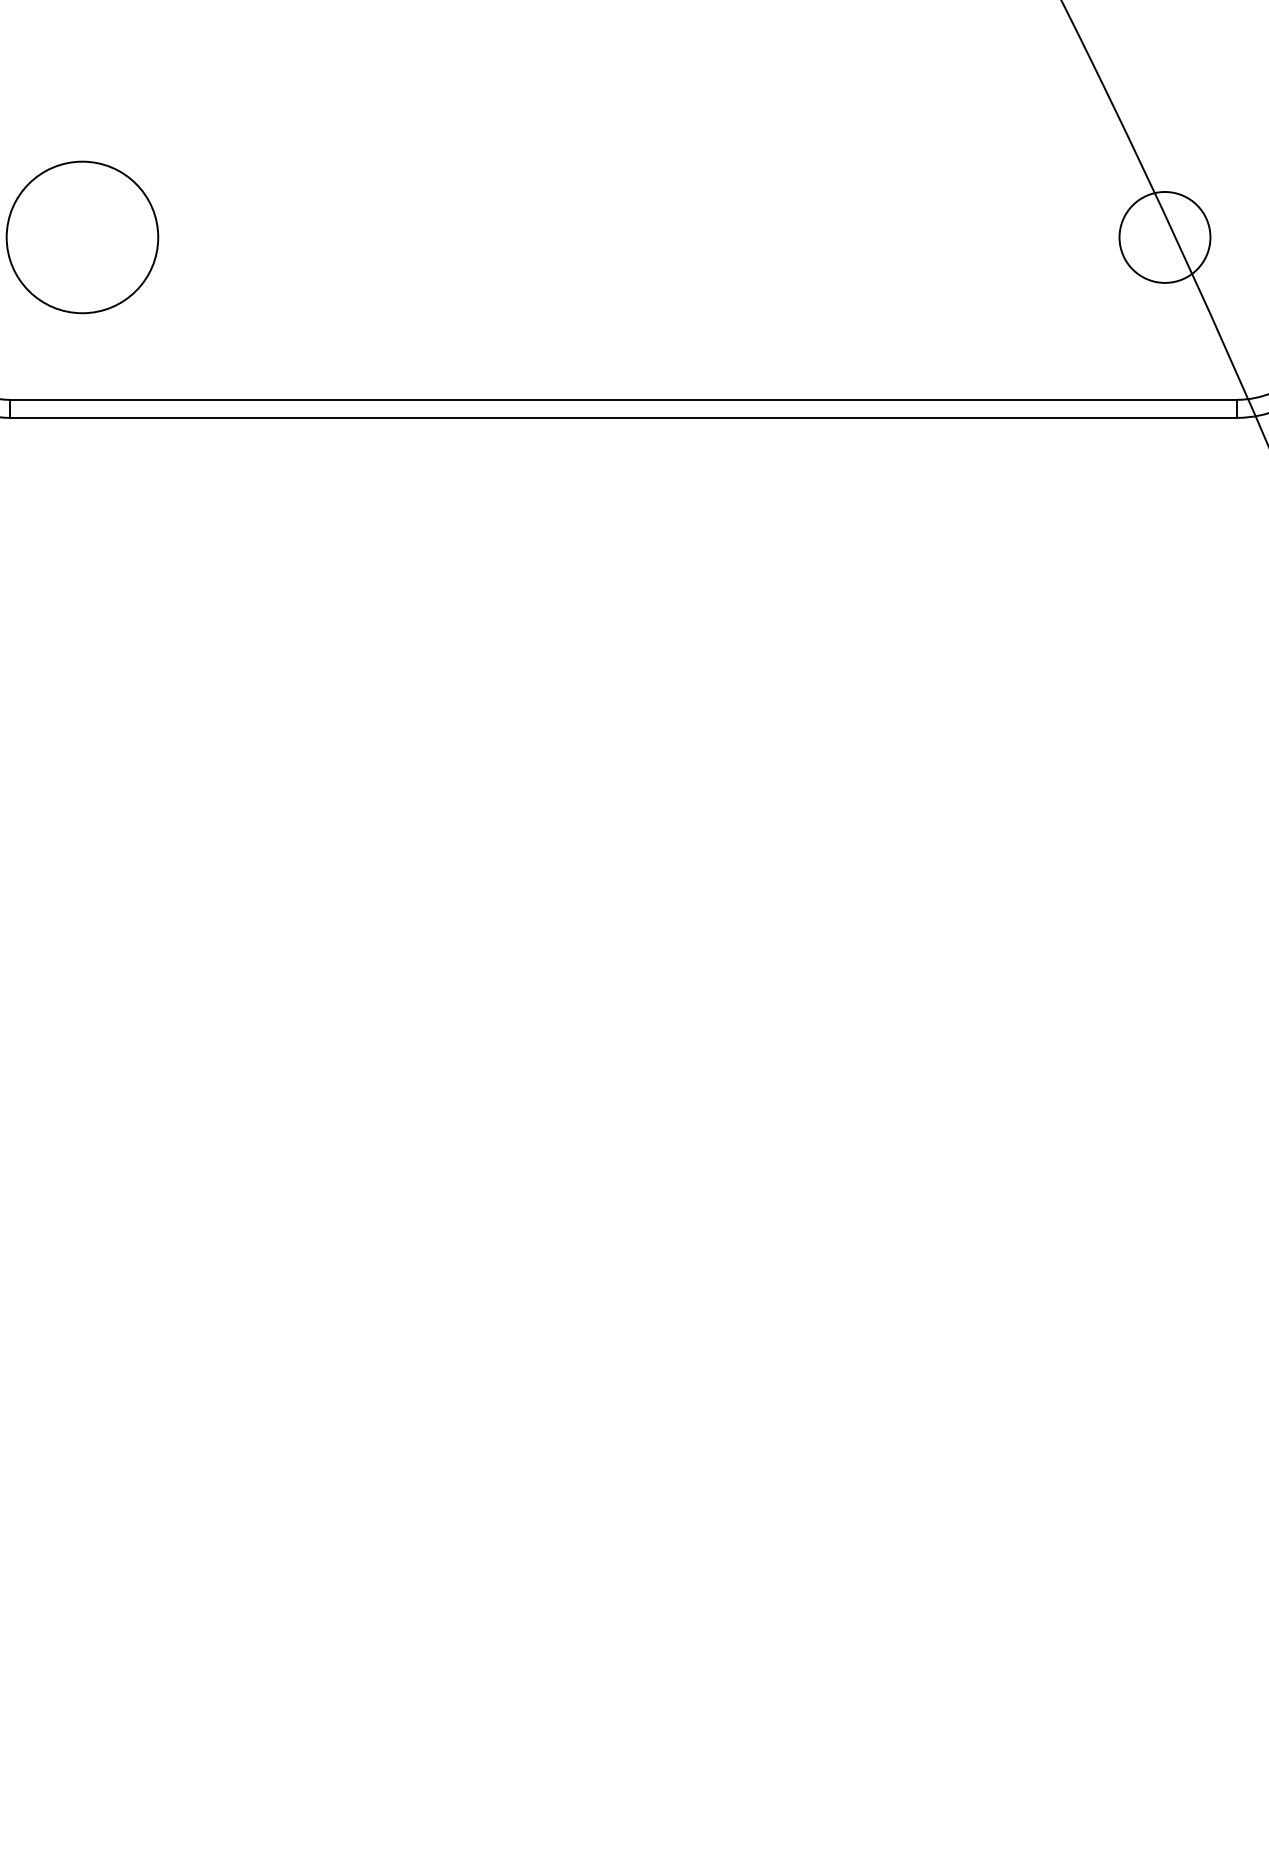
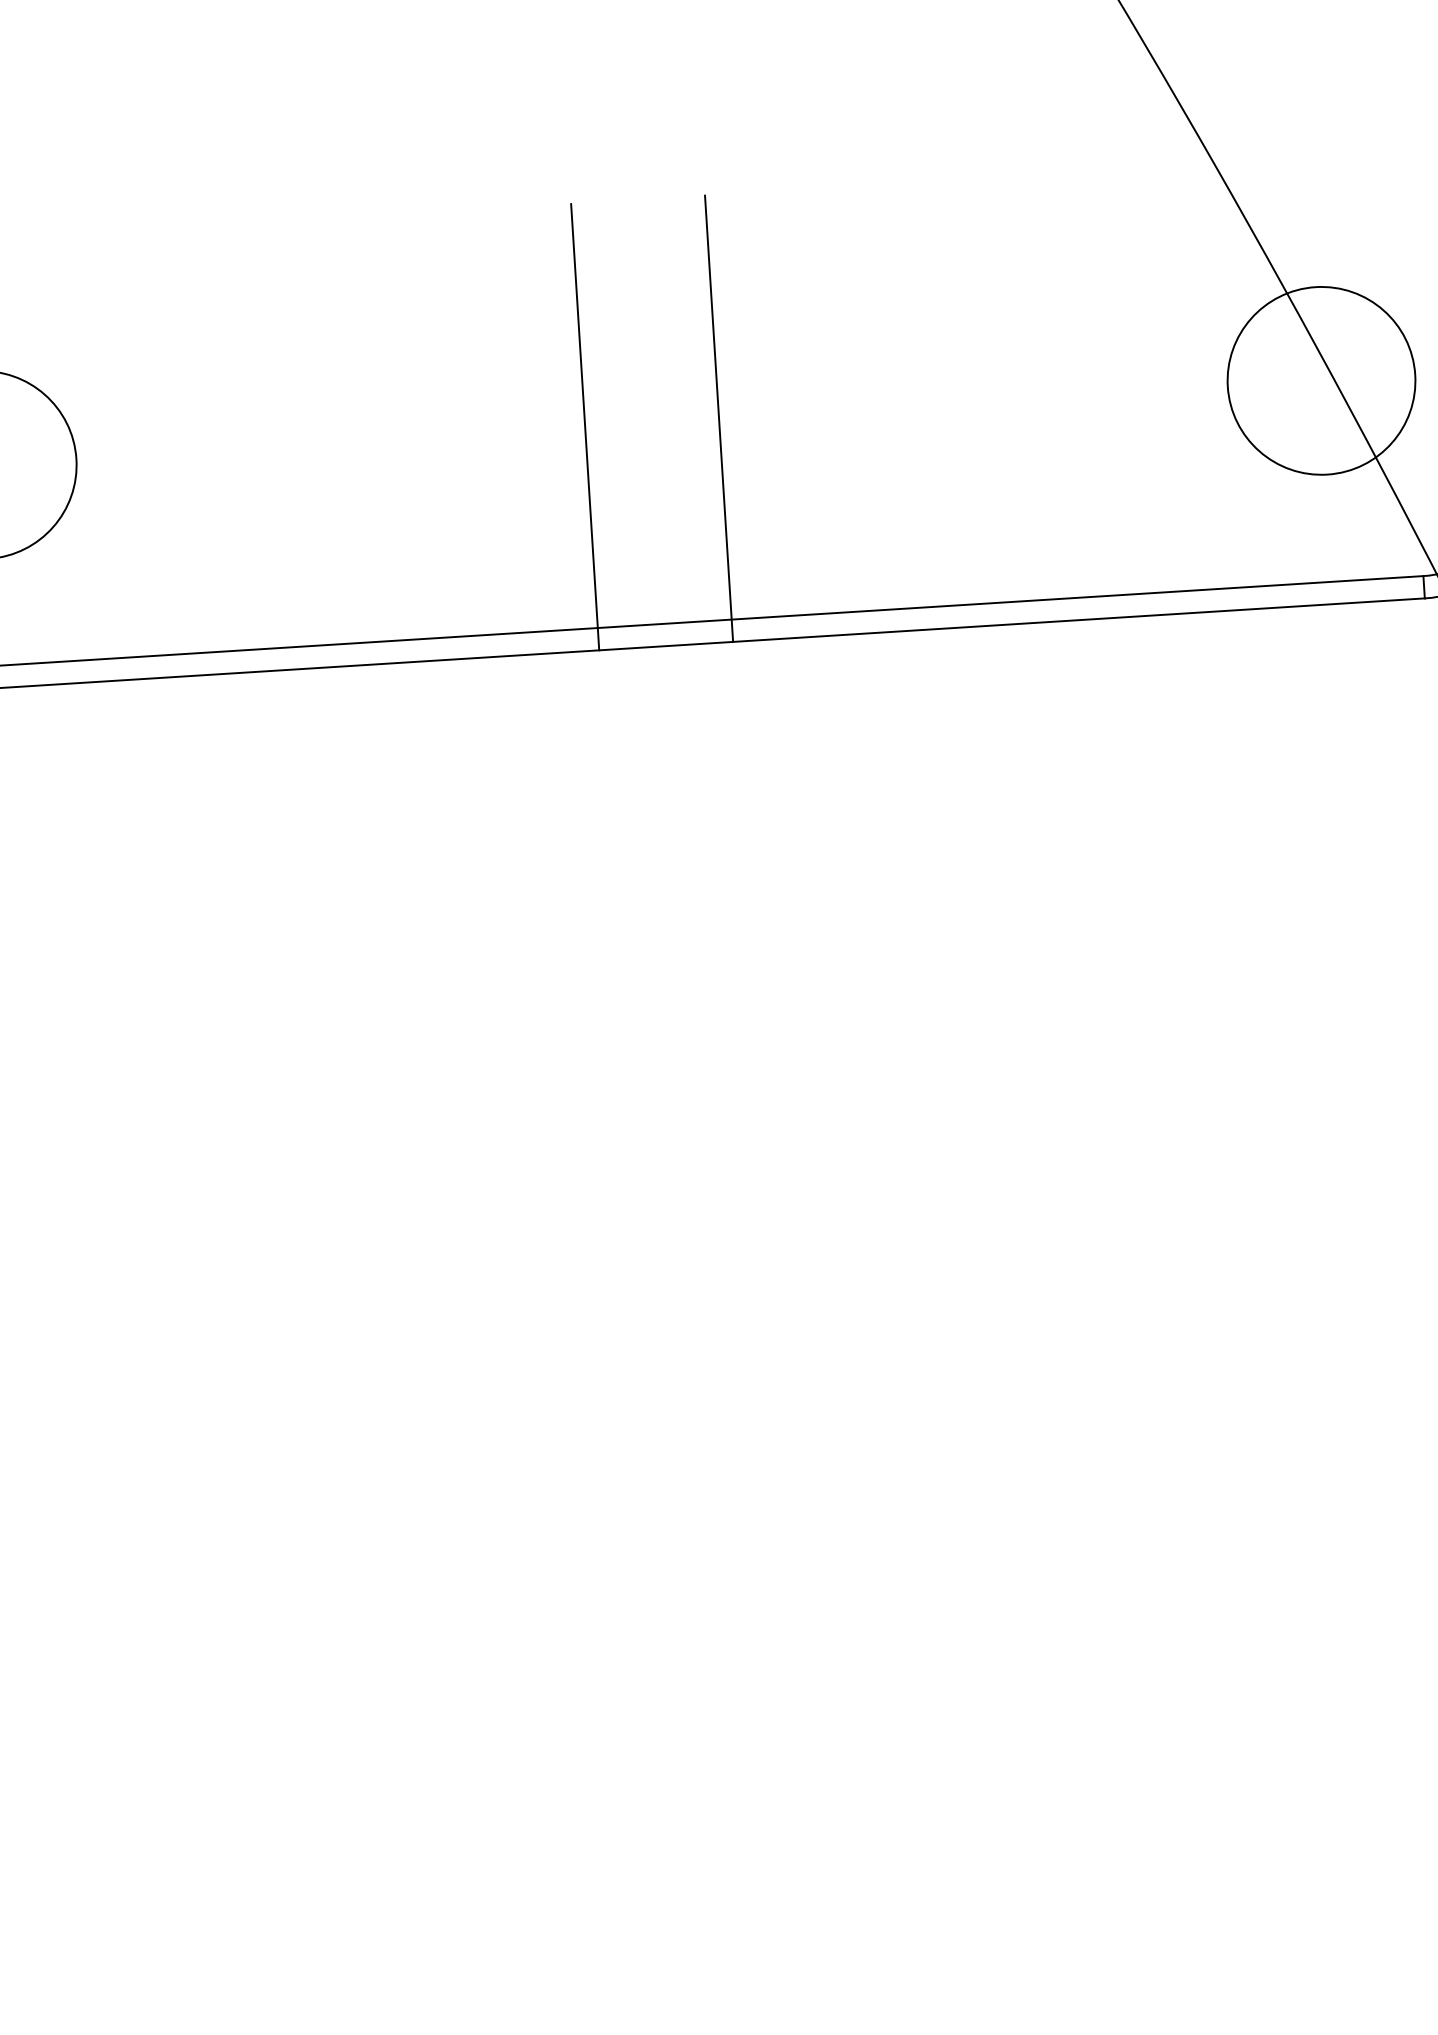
line: (569, 237) -> (585, 427), added
line: (677, 237) -> (718, 418), added
circle: (1164, 237) -> (1320, 380), size x1.67

